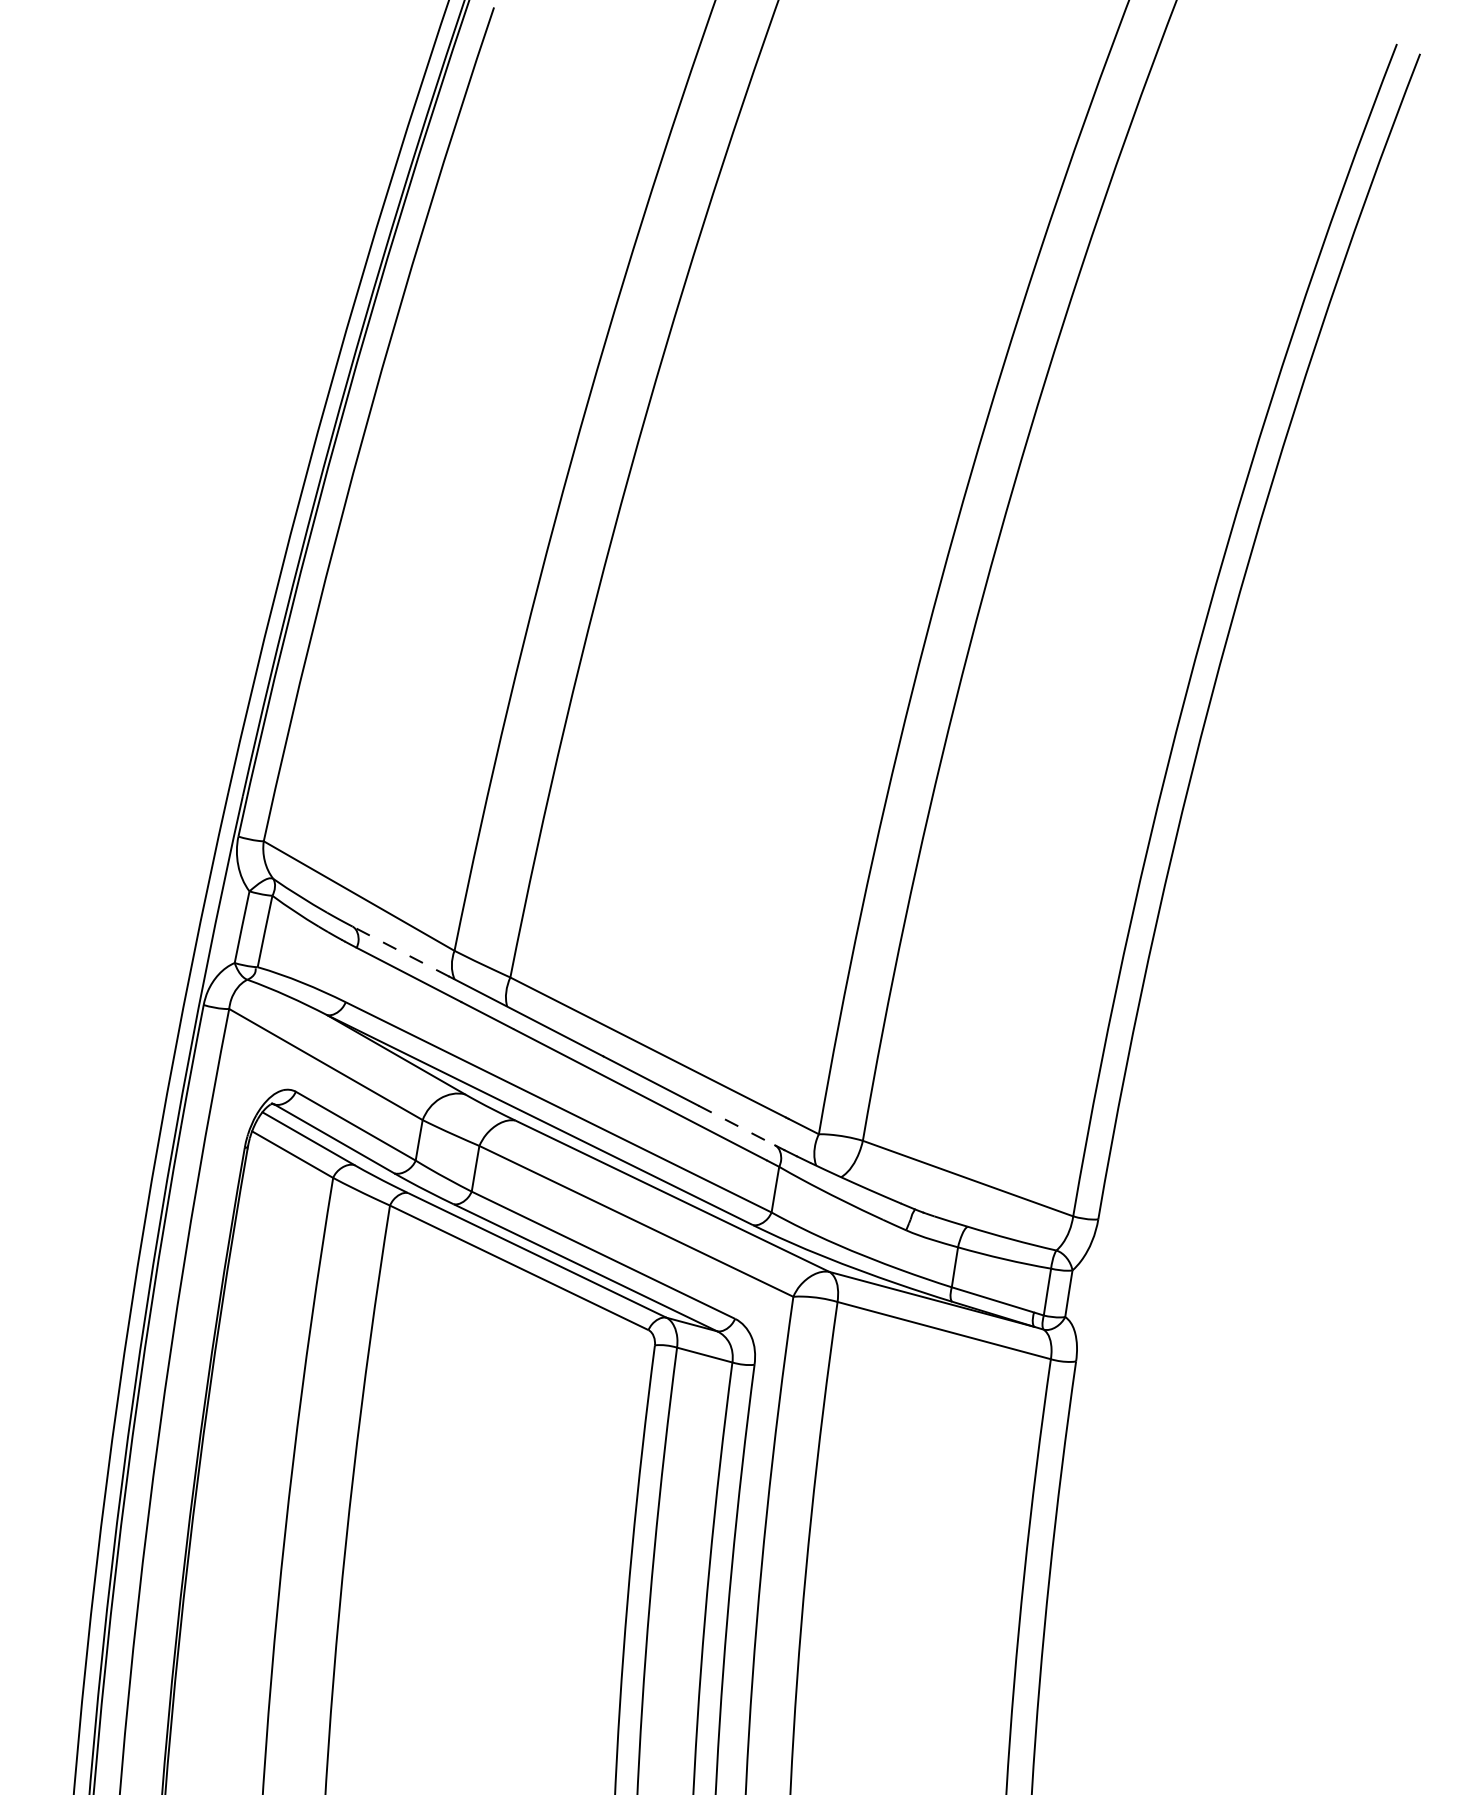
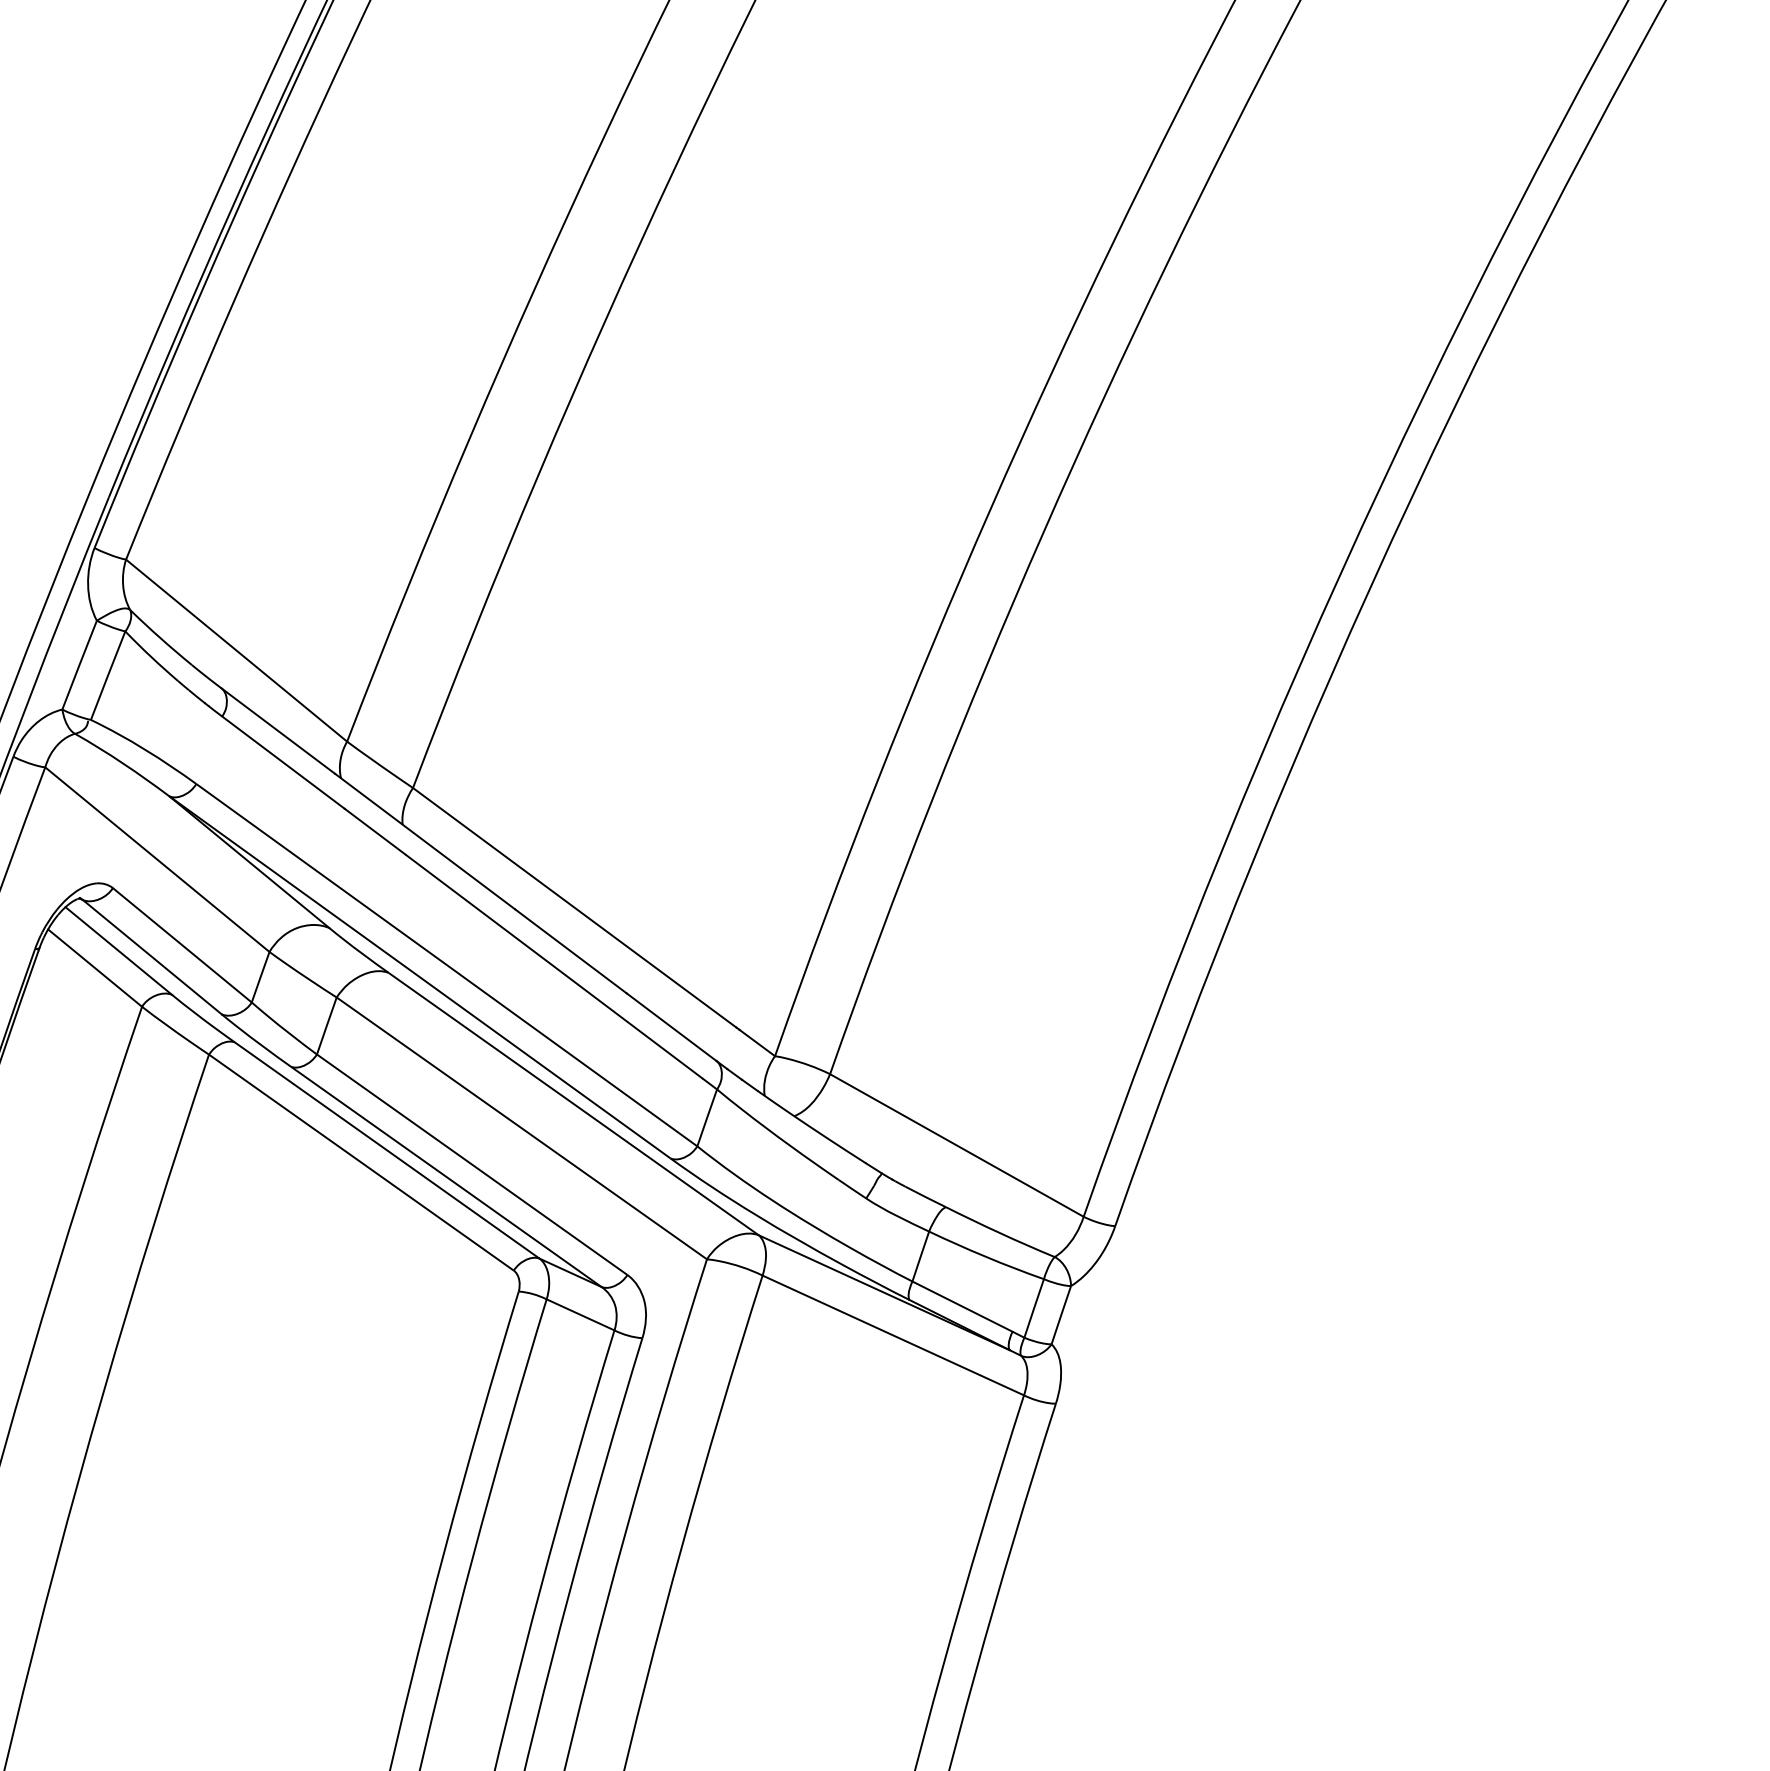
line: (401, 951) -> (278, 730), dashed -> solid
line: (737, 1125) -> (672, 1027), dashed -> solid

